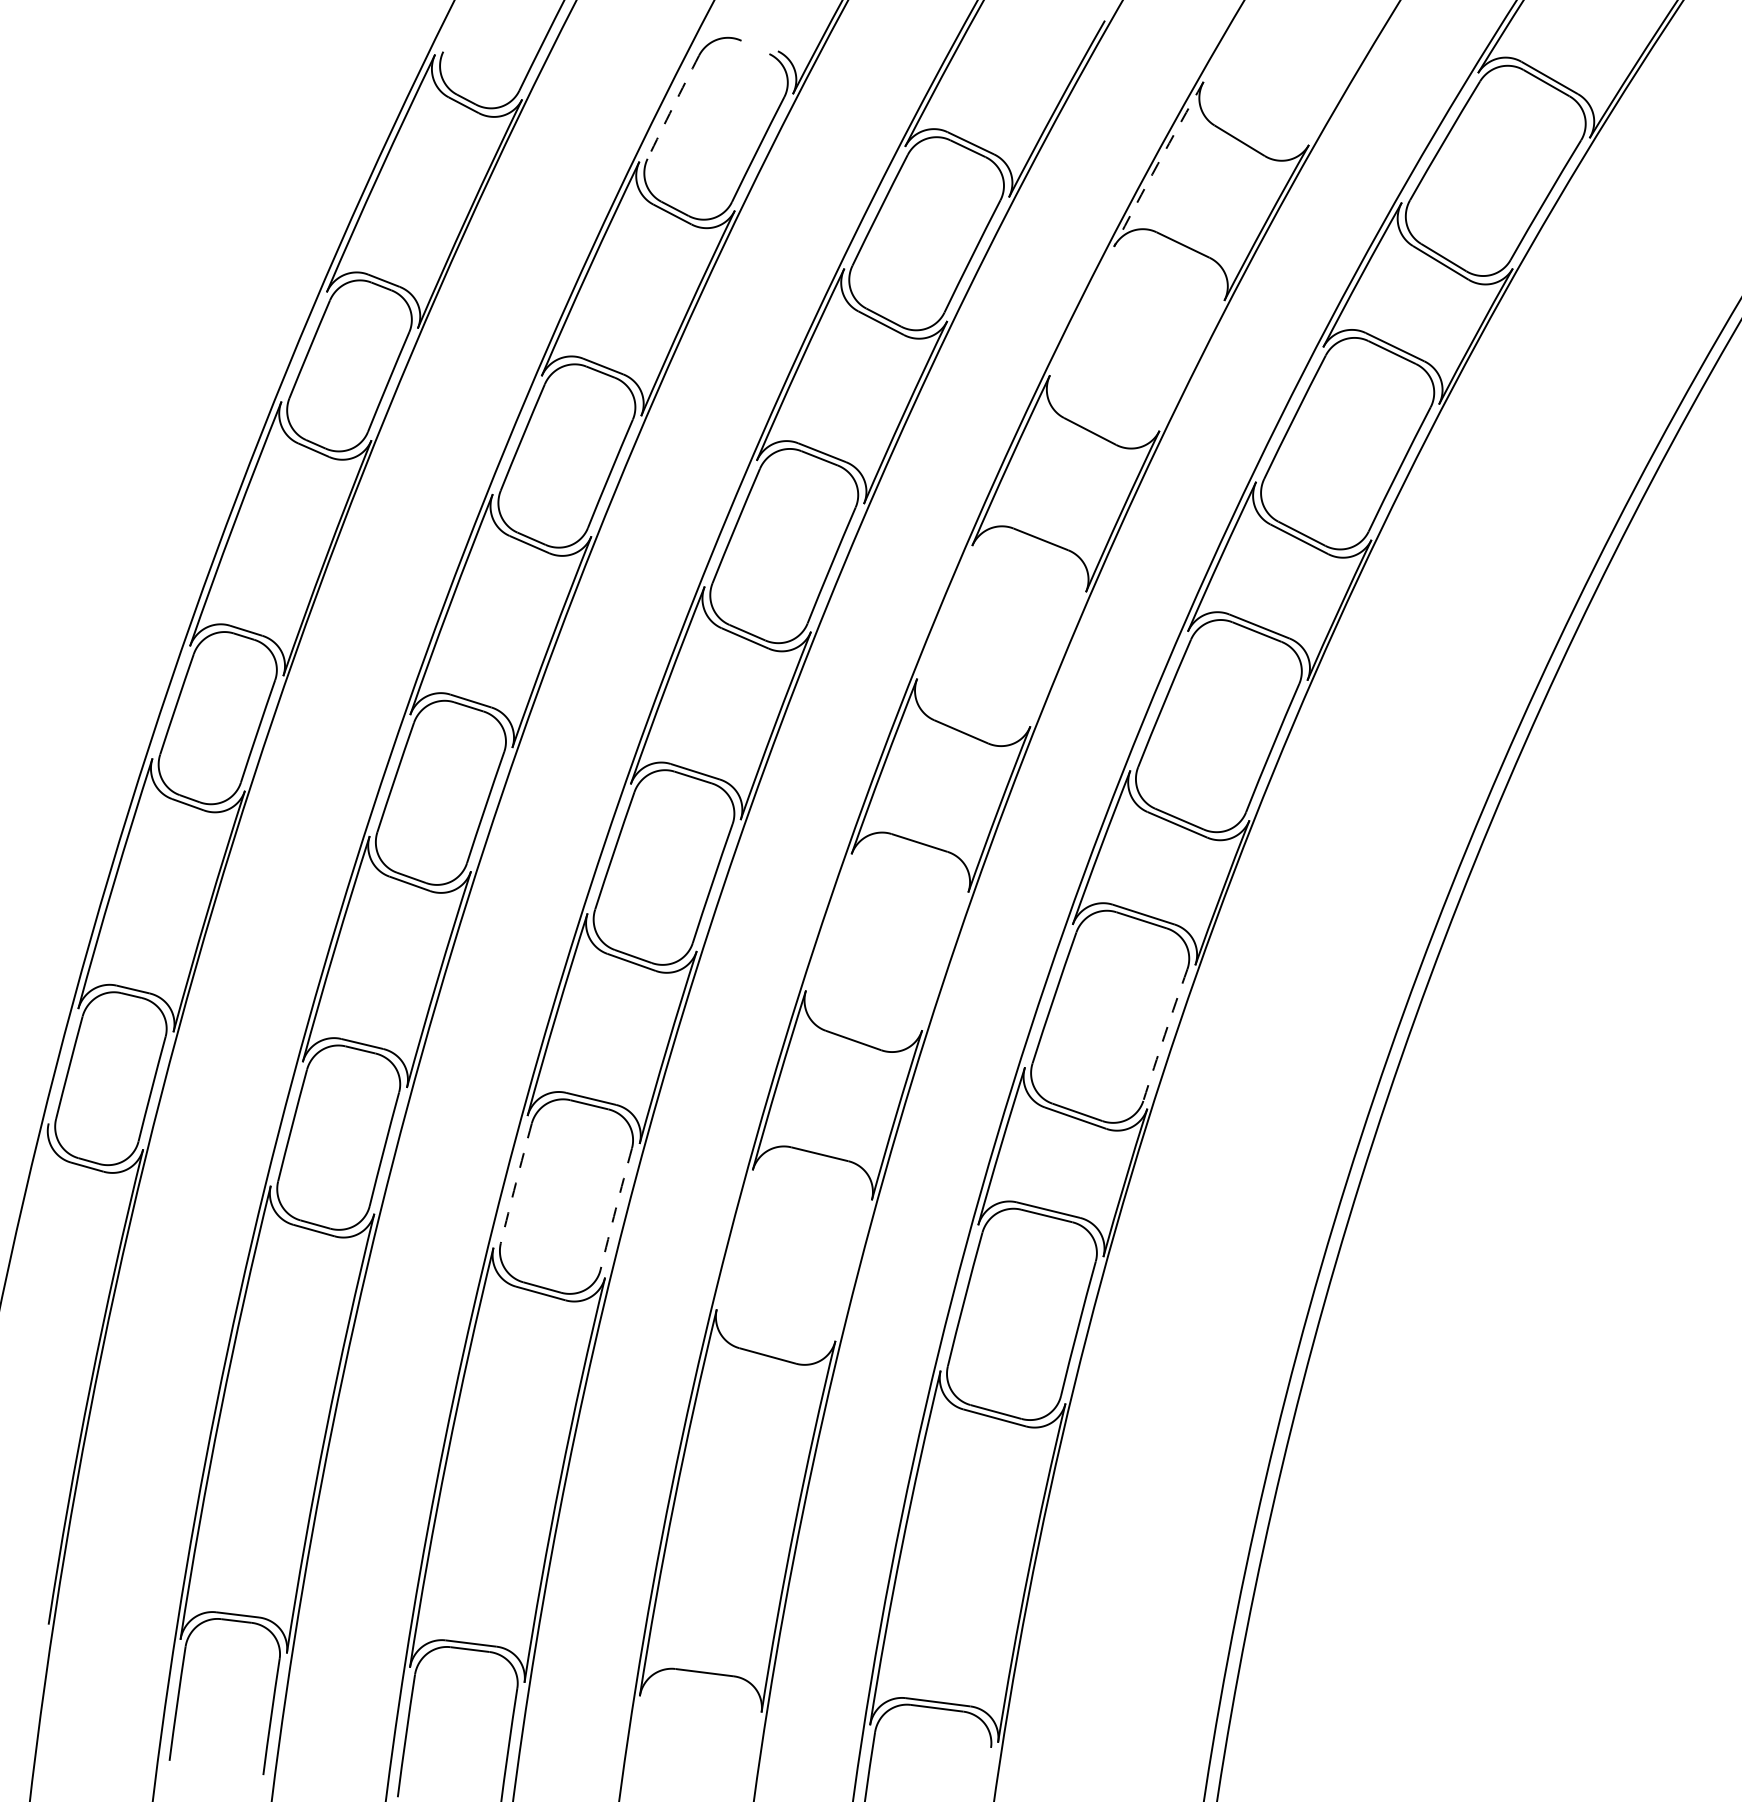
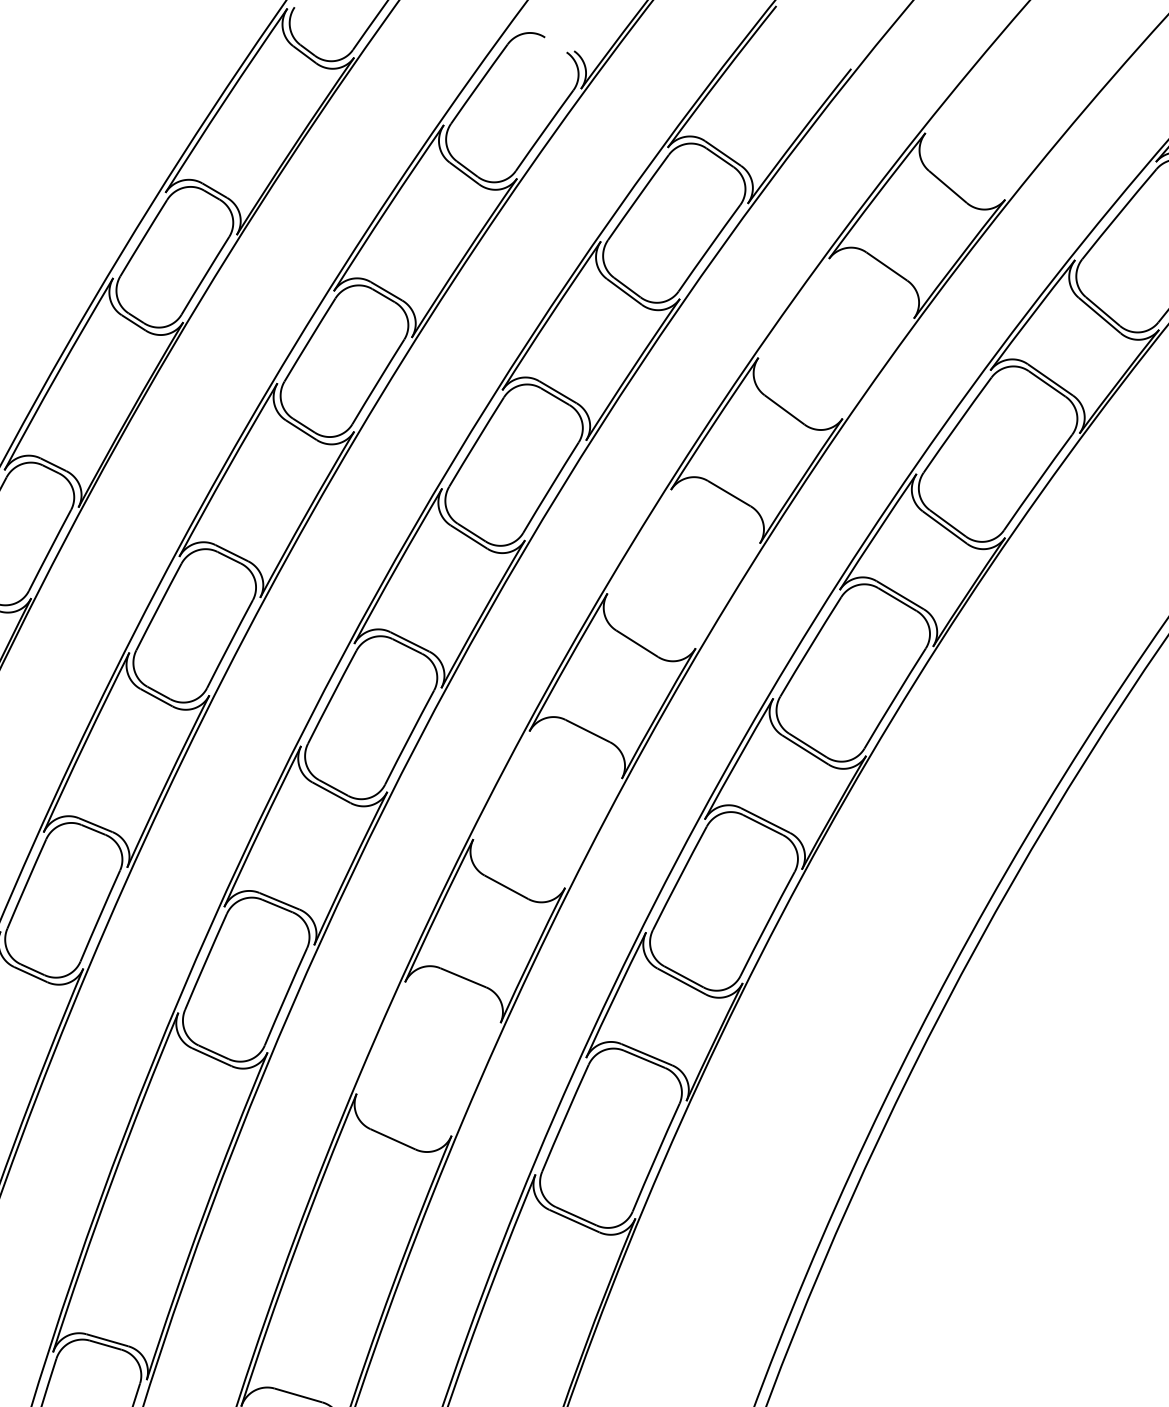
arc: (673, 107) -> (479, 84), dashed -> solid
arc: (1158, 163) -> (877, 195), dashed -> solid
arc: (1164, 1034) -> (766, 923), dashed -> solid
arc: (515, 1183) -> (205, 961), dashed -> solid
arc: (615, 1209) -> (285, 996), dashed -> solid

